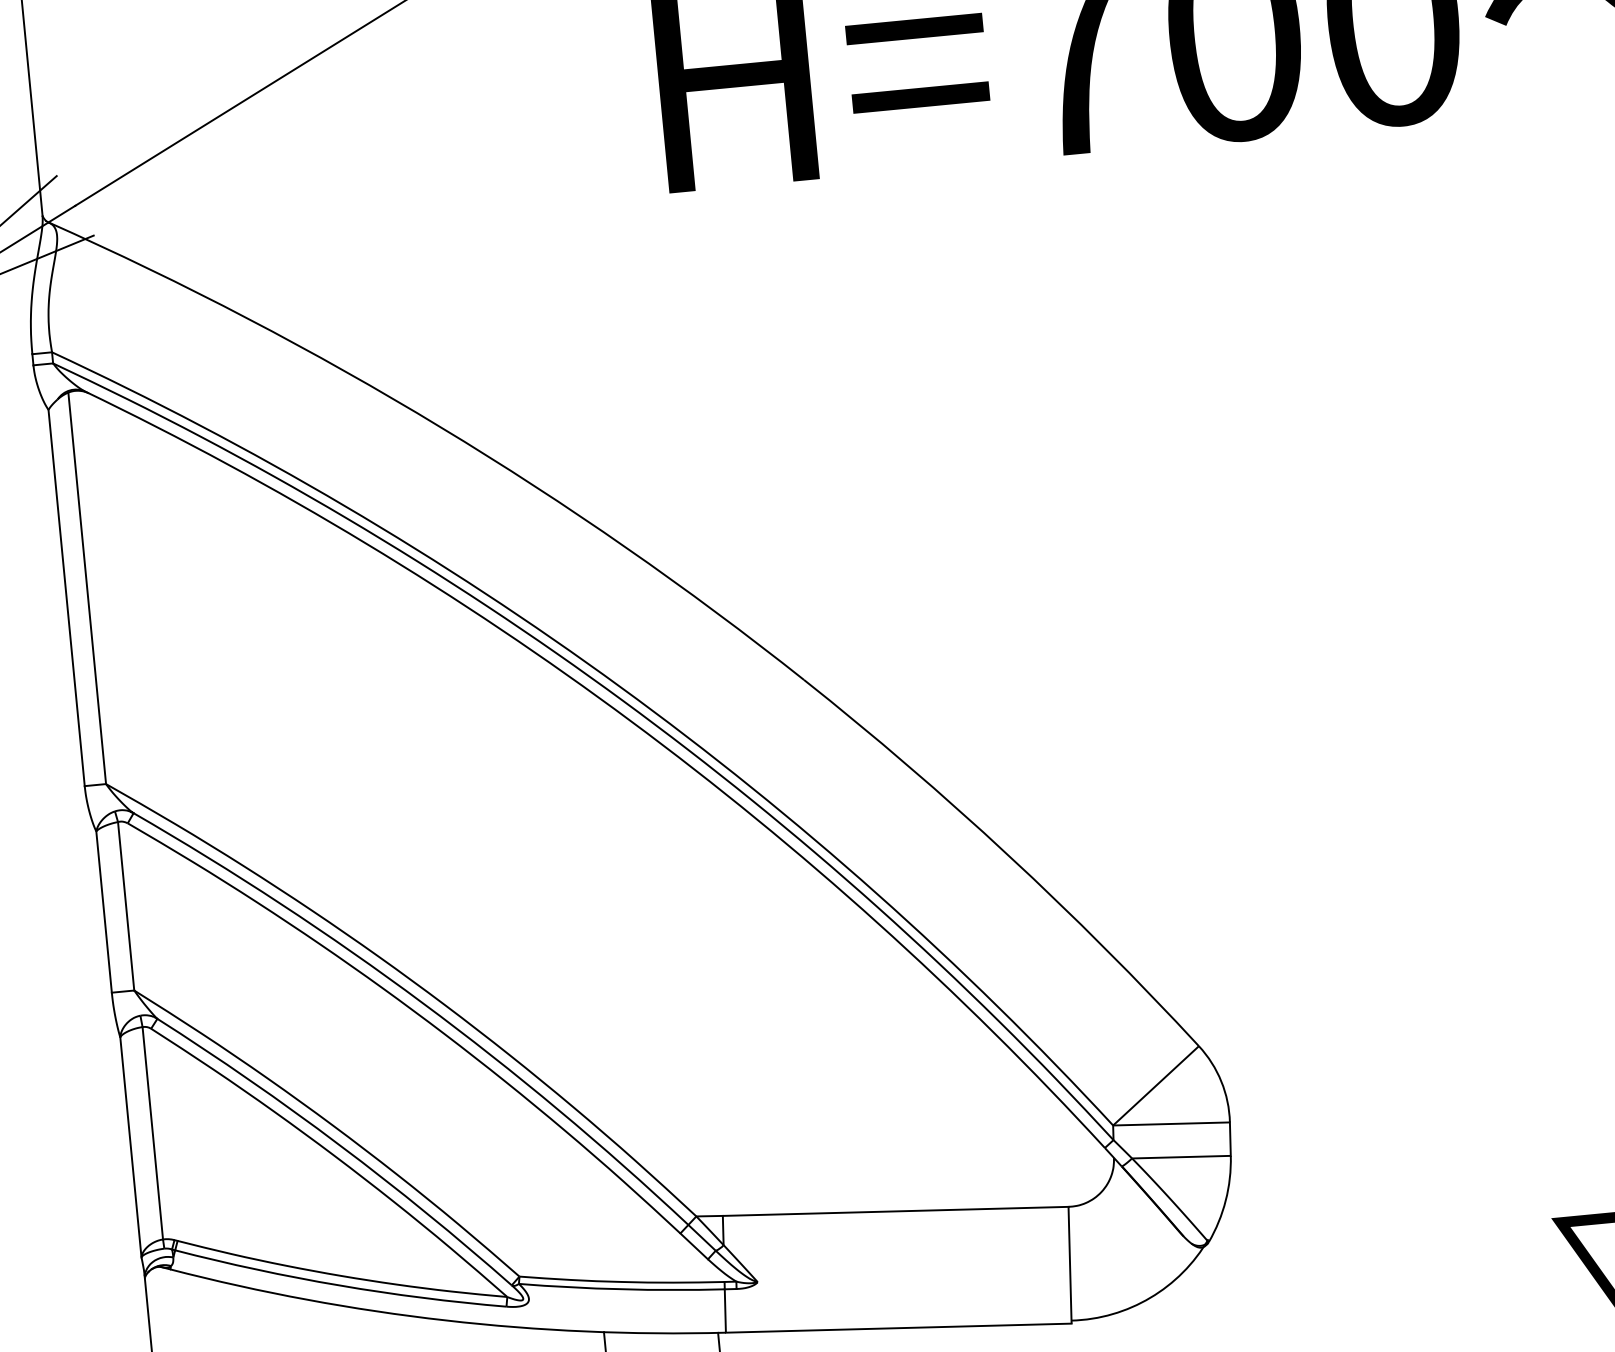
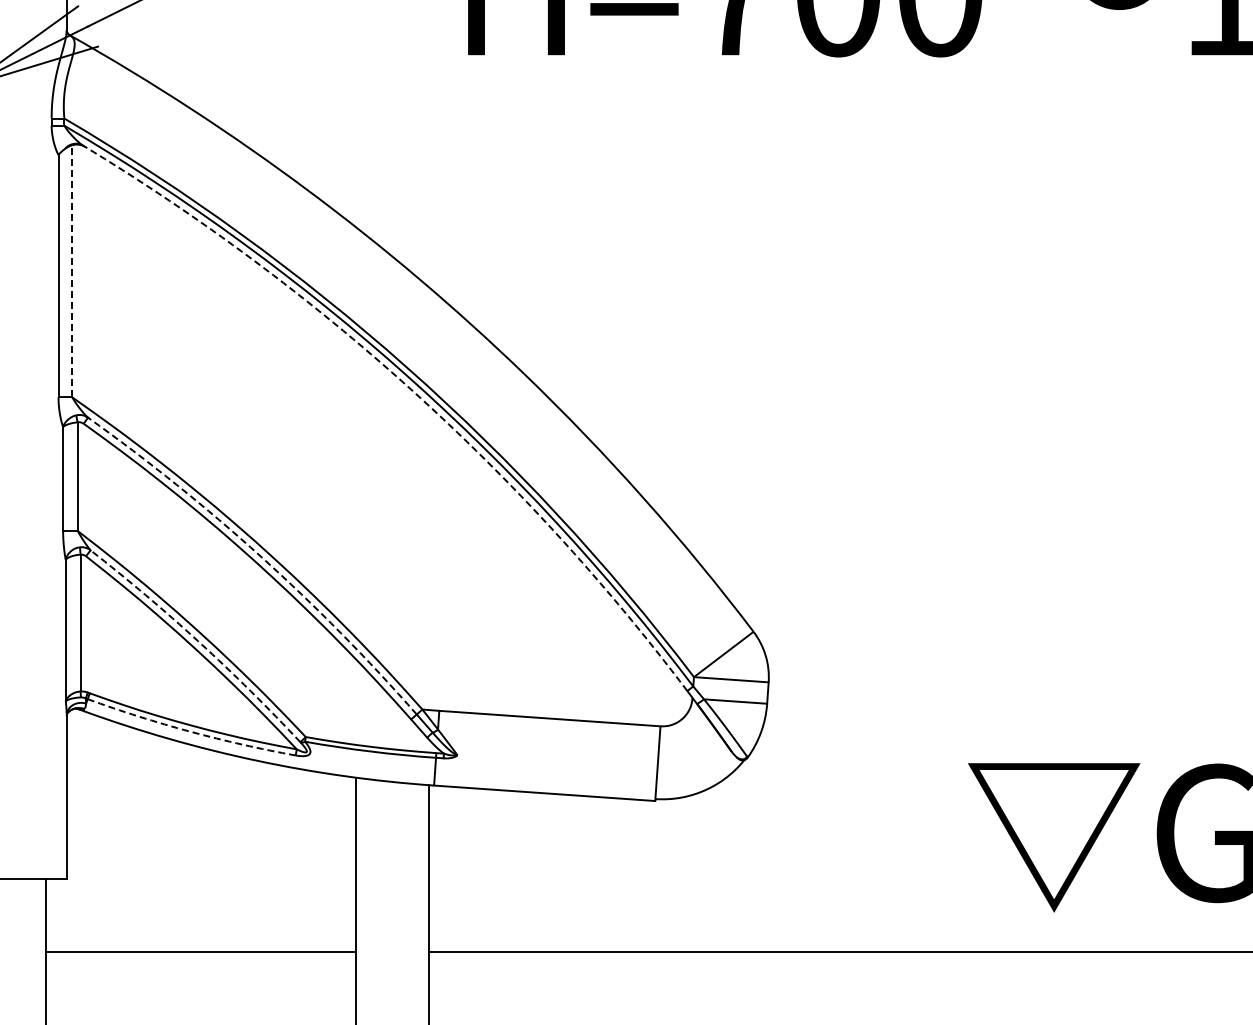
line: (87, 587) -> (72, 270), solid -> dashed
arc: (631, 721) -> (411, 389), solid -> dashed
arc: (422, 1002) -> (260, 556), solid -> dashed
arc: (340, 1145) -> (199, 642), solid -> dashed
arc: (339, 1285) -> (190, 731), solid -> dashed

